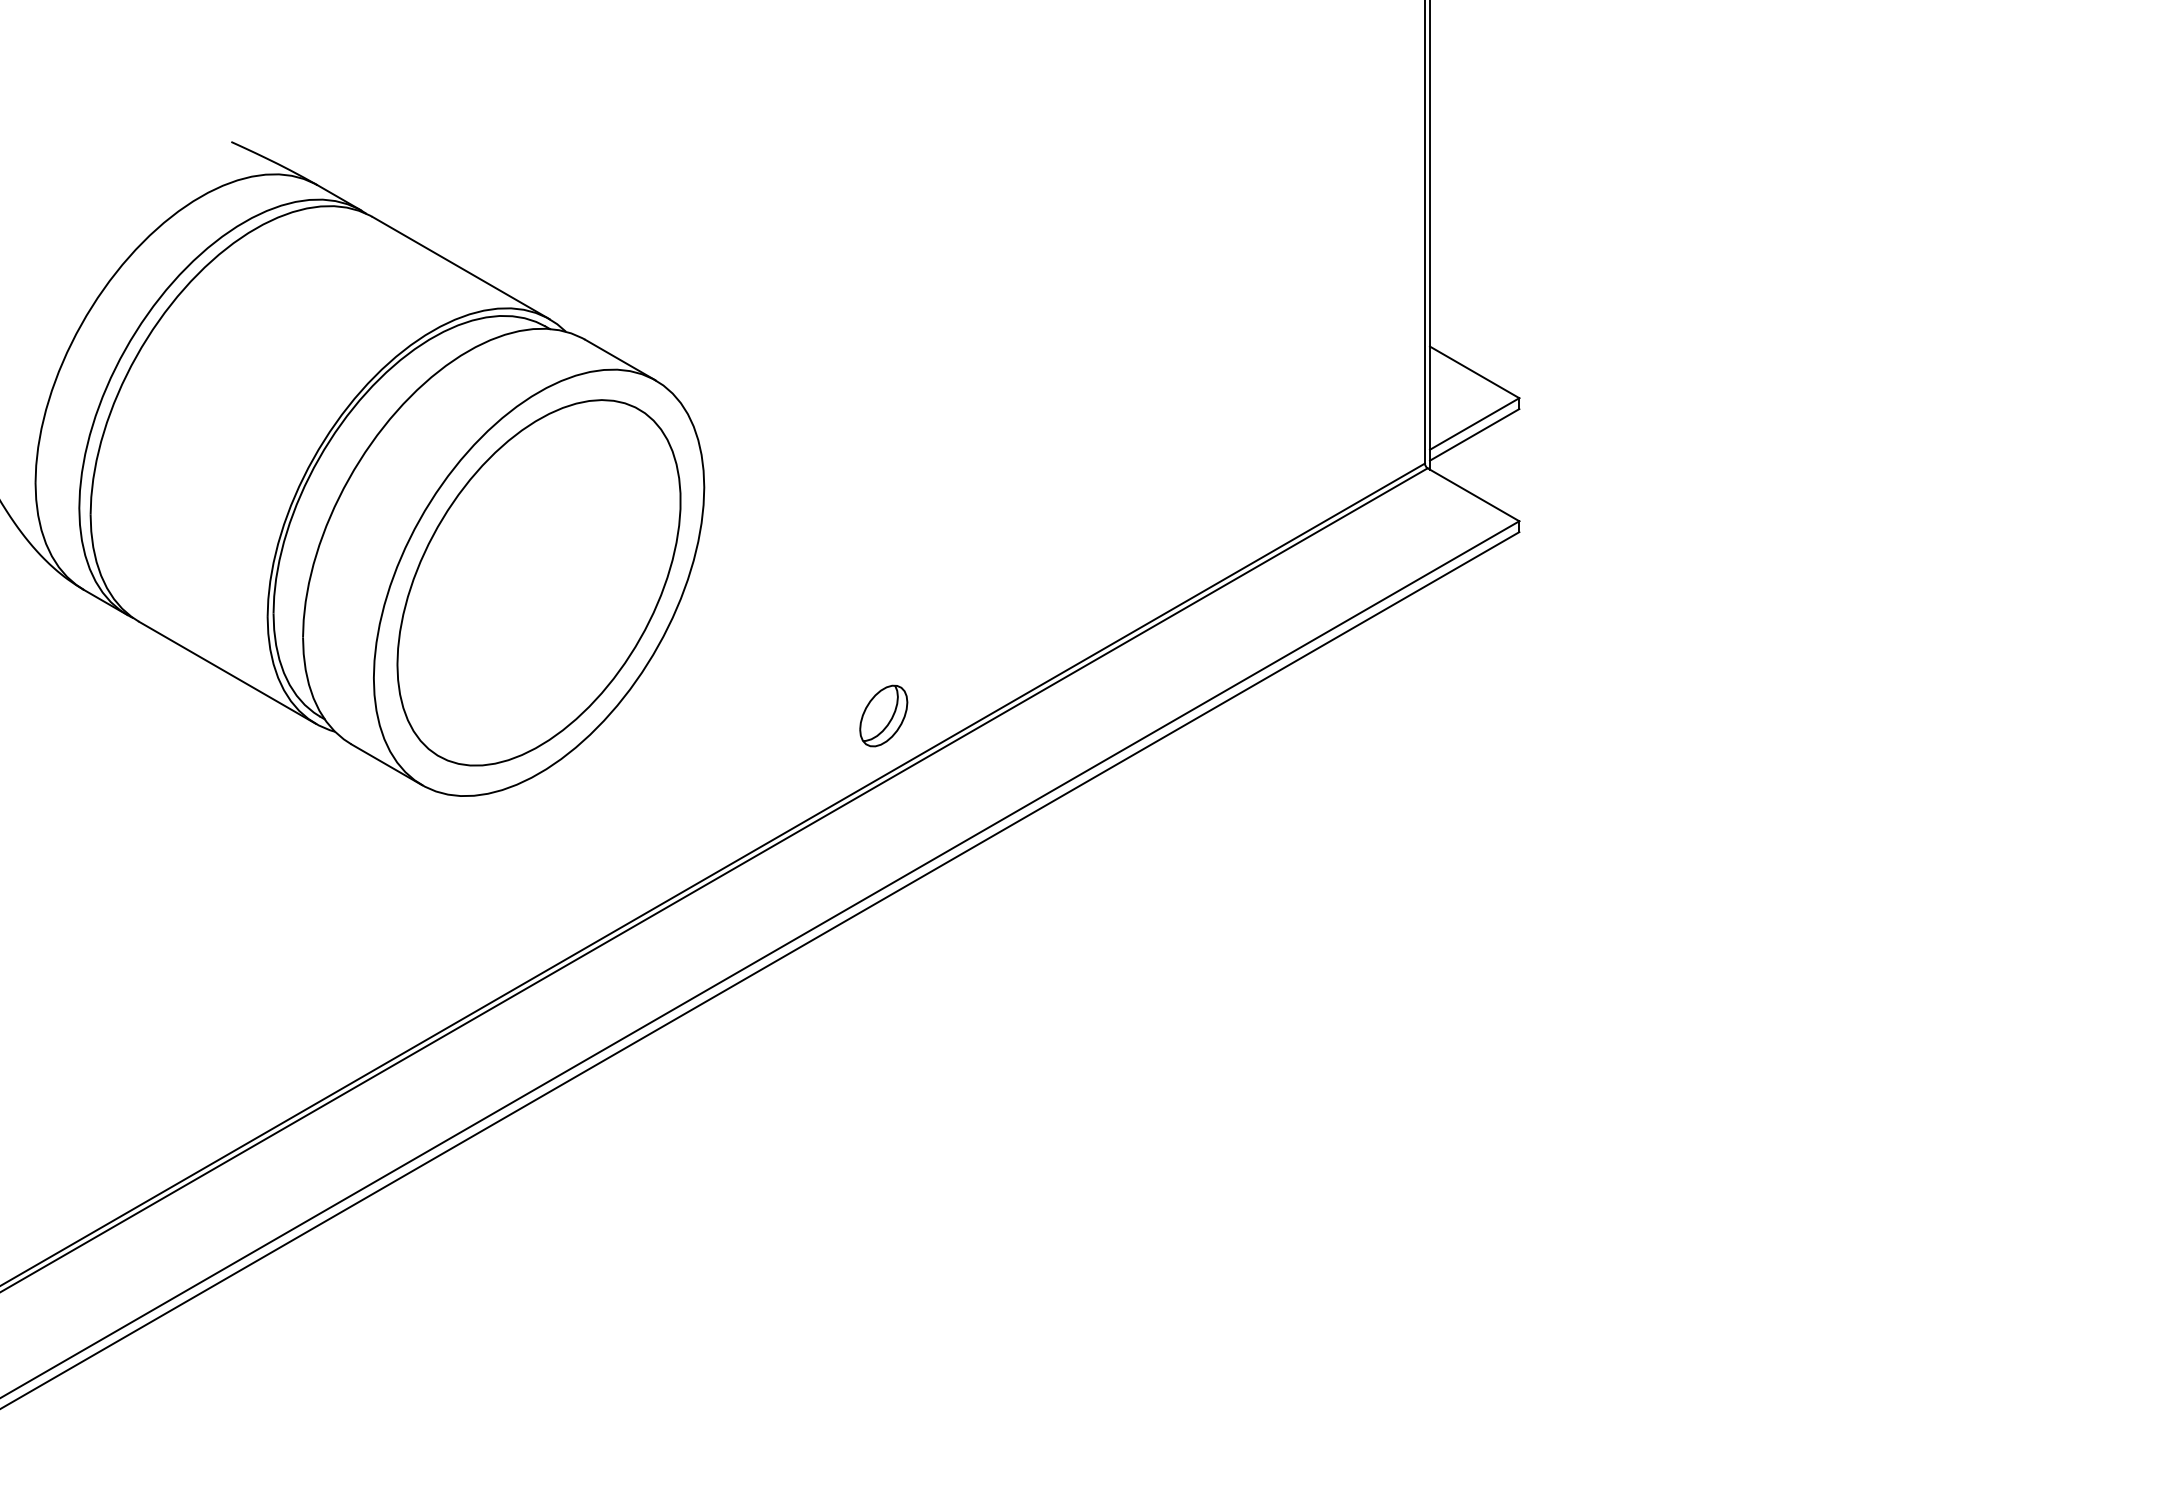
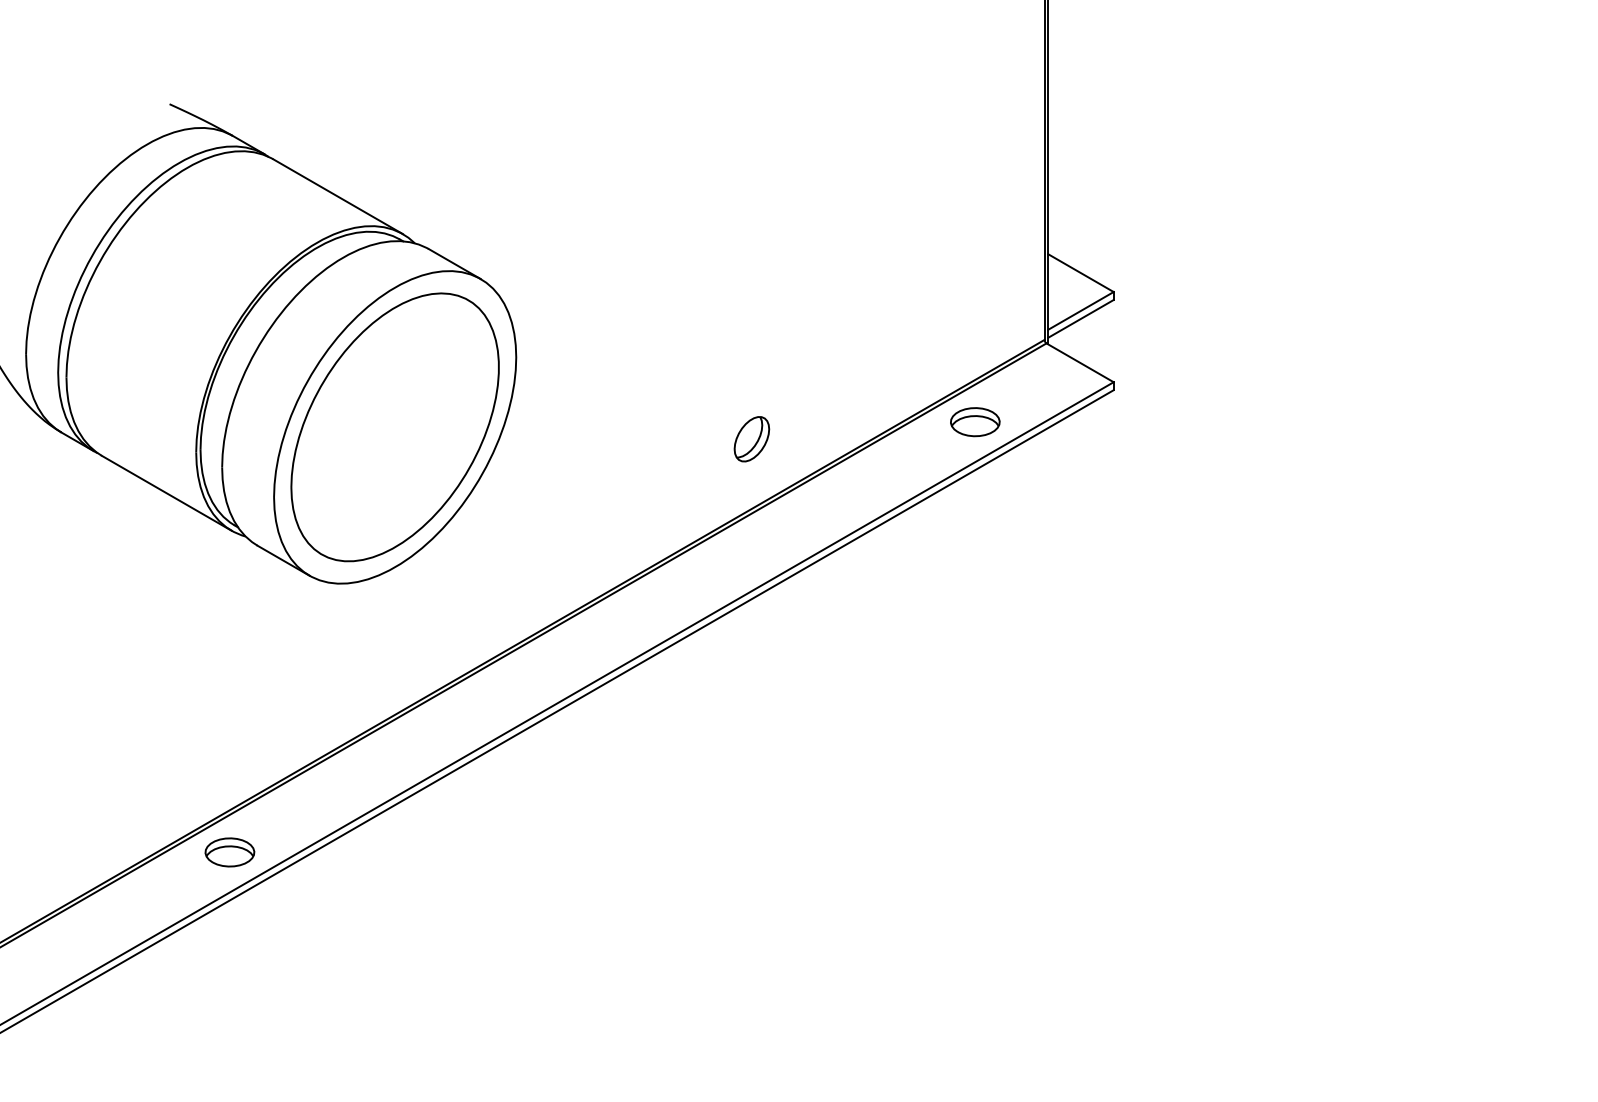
part: (1330, 575) -> (975, 421), added
part: (883, 715) -> (751, 438), moved
part: (313, 1162) -> (229, 852), added

